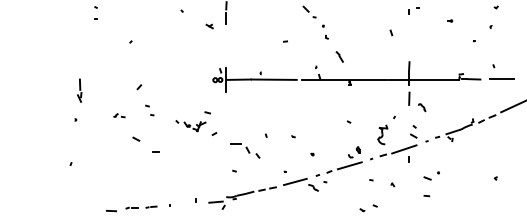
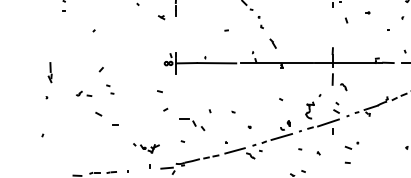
line: (391, 32) -> (346, 20), moved
part: (119, 115) -> (84, 93), size x1.6
part: (190, 126) -> (146, 148), moved

